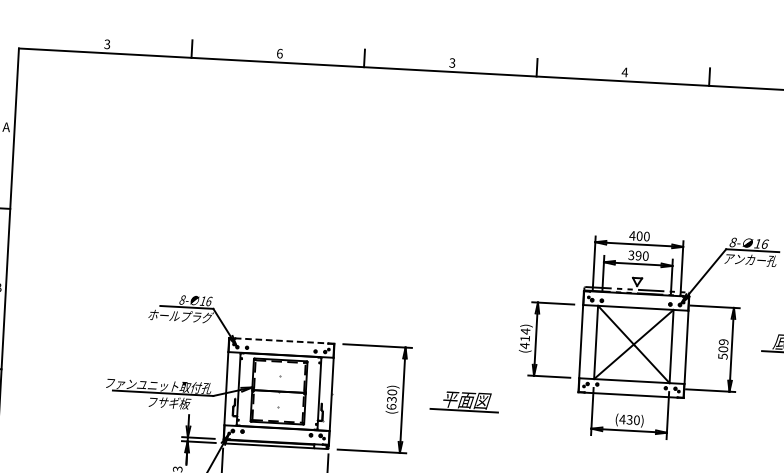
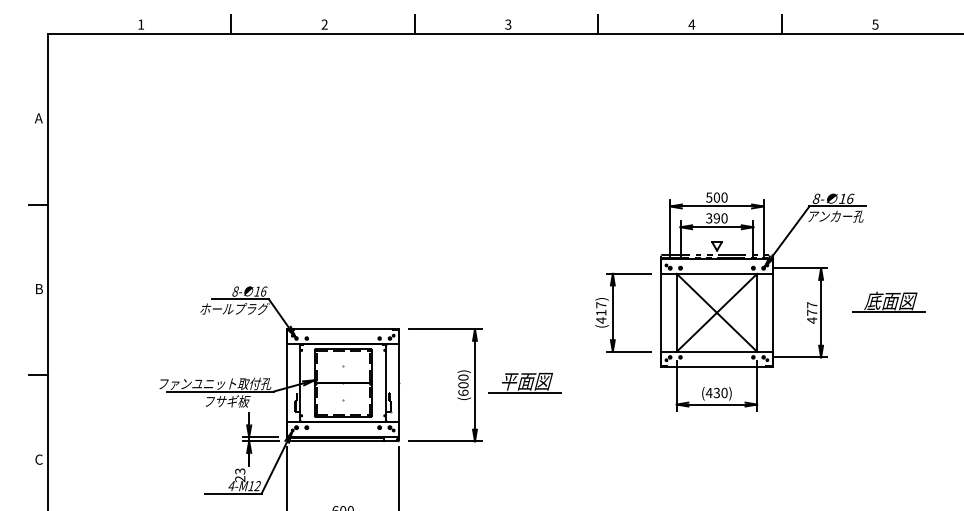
text: (107, 44) -> (141, 24), 3 -> 1
text: (279, 53) -> (324, 24), 6 -> 2
text: (631, 235) -> (708, 197), 400 -> 500
text: (525, 330) -> (601, 304), (414) -> (417)
line: (281, 341) -> (342, 329), dashed -> solid
text: (723, 349) -> (812, 312), 509 -> 477
text: (391, 399) -> (463, 385), (630) -> (600)
part: (464, 401) -> (524, 383), moved

